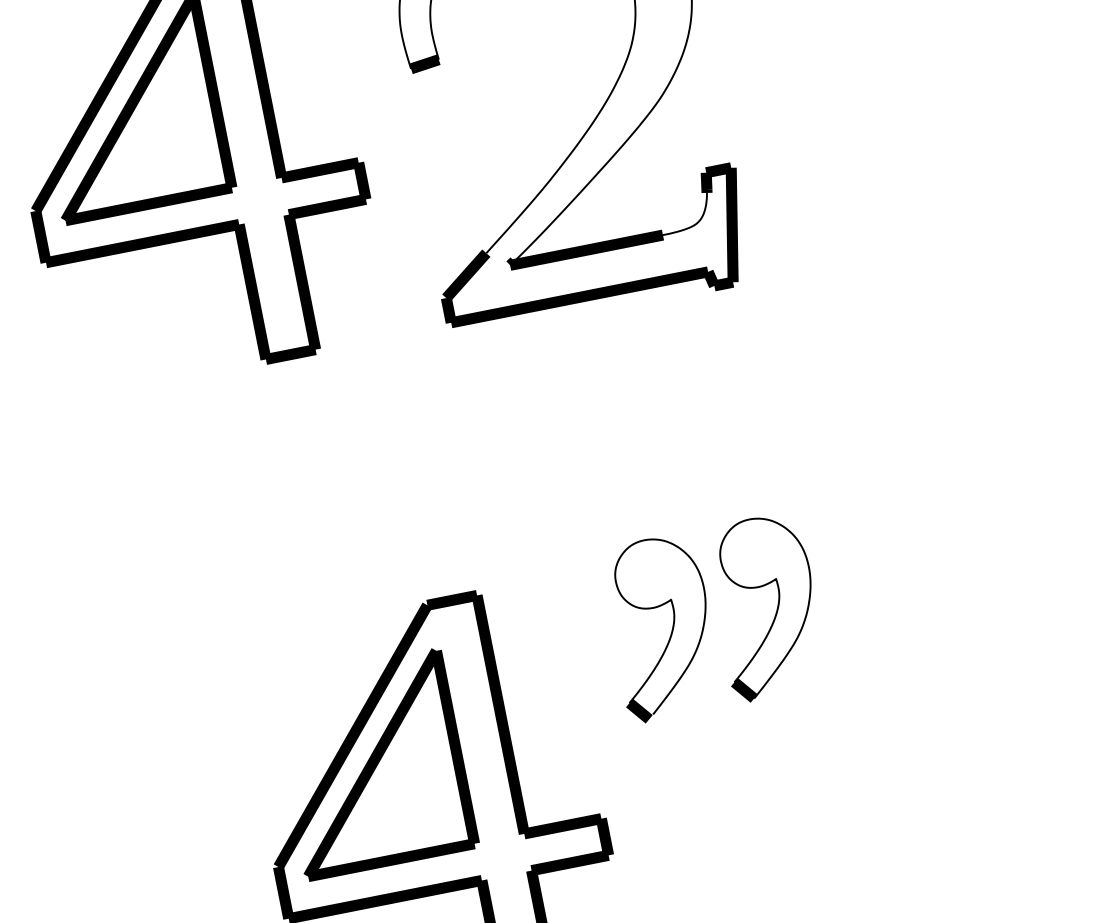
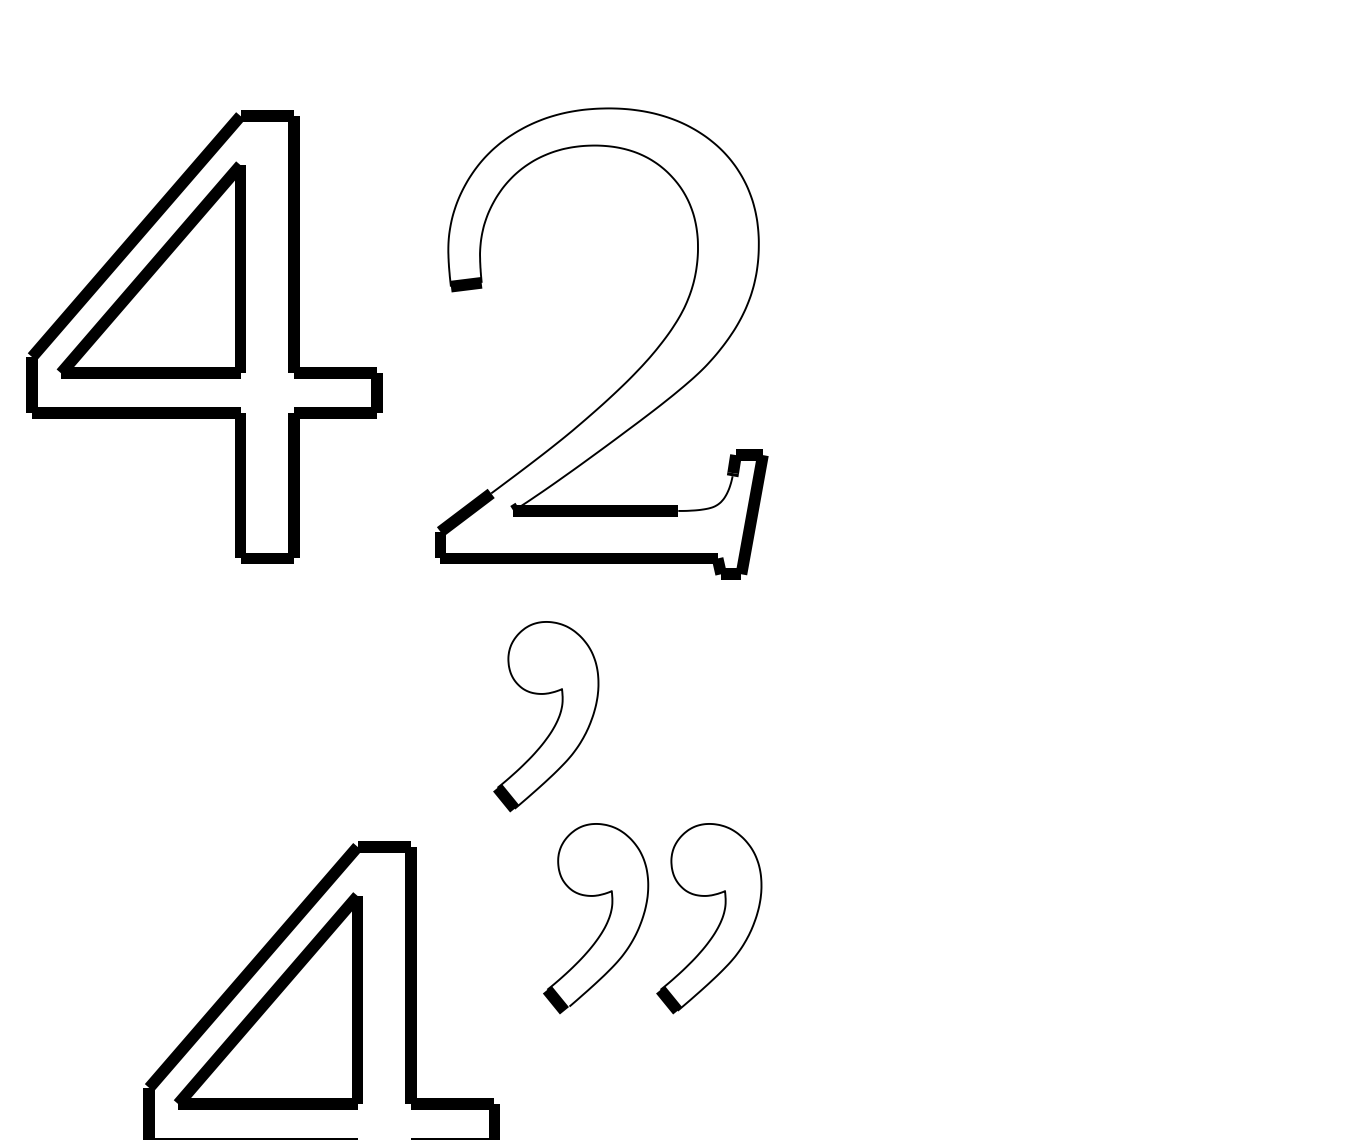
part: (588, 451) -> (556, 720), added

